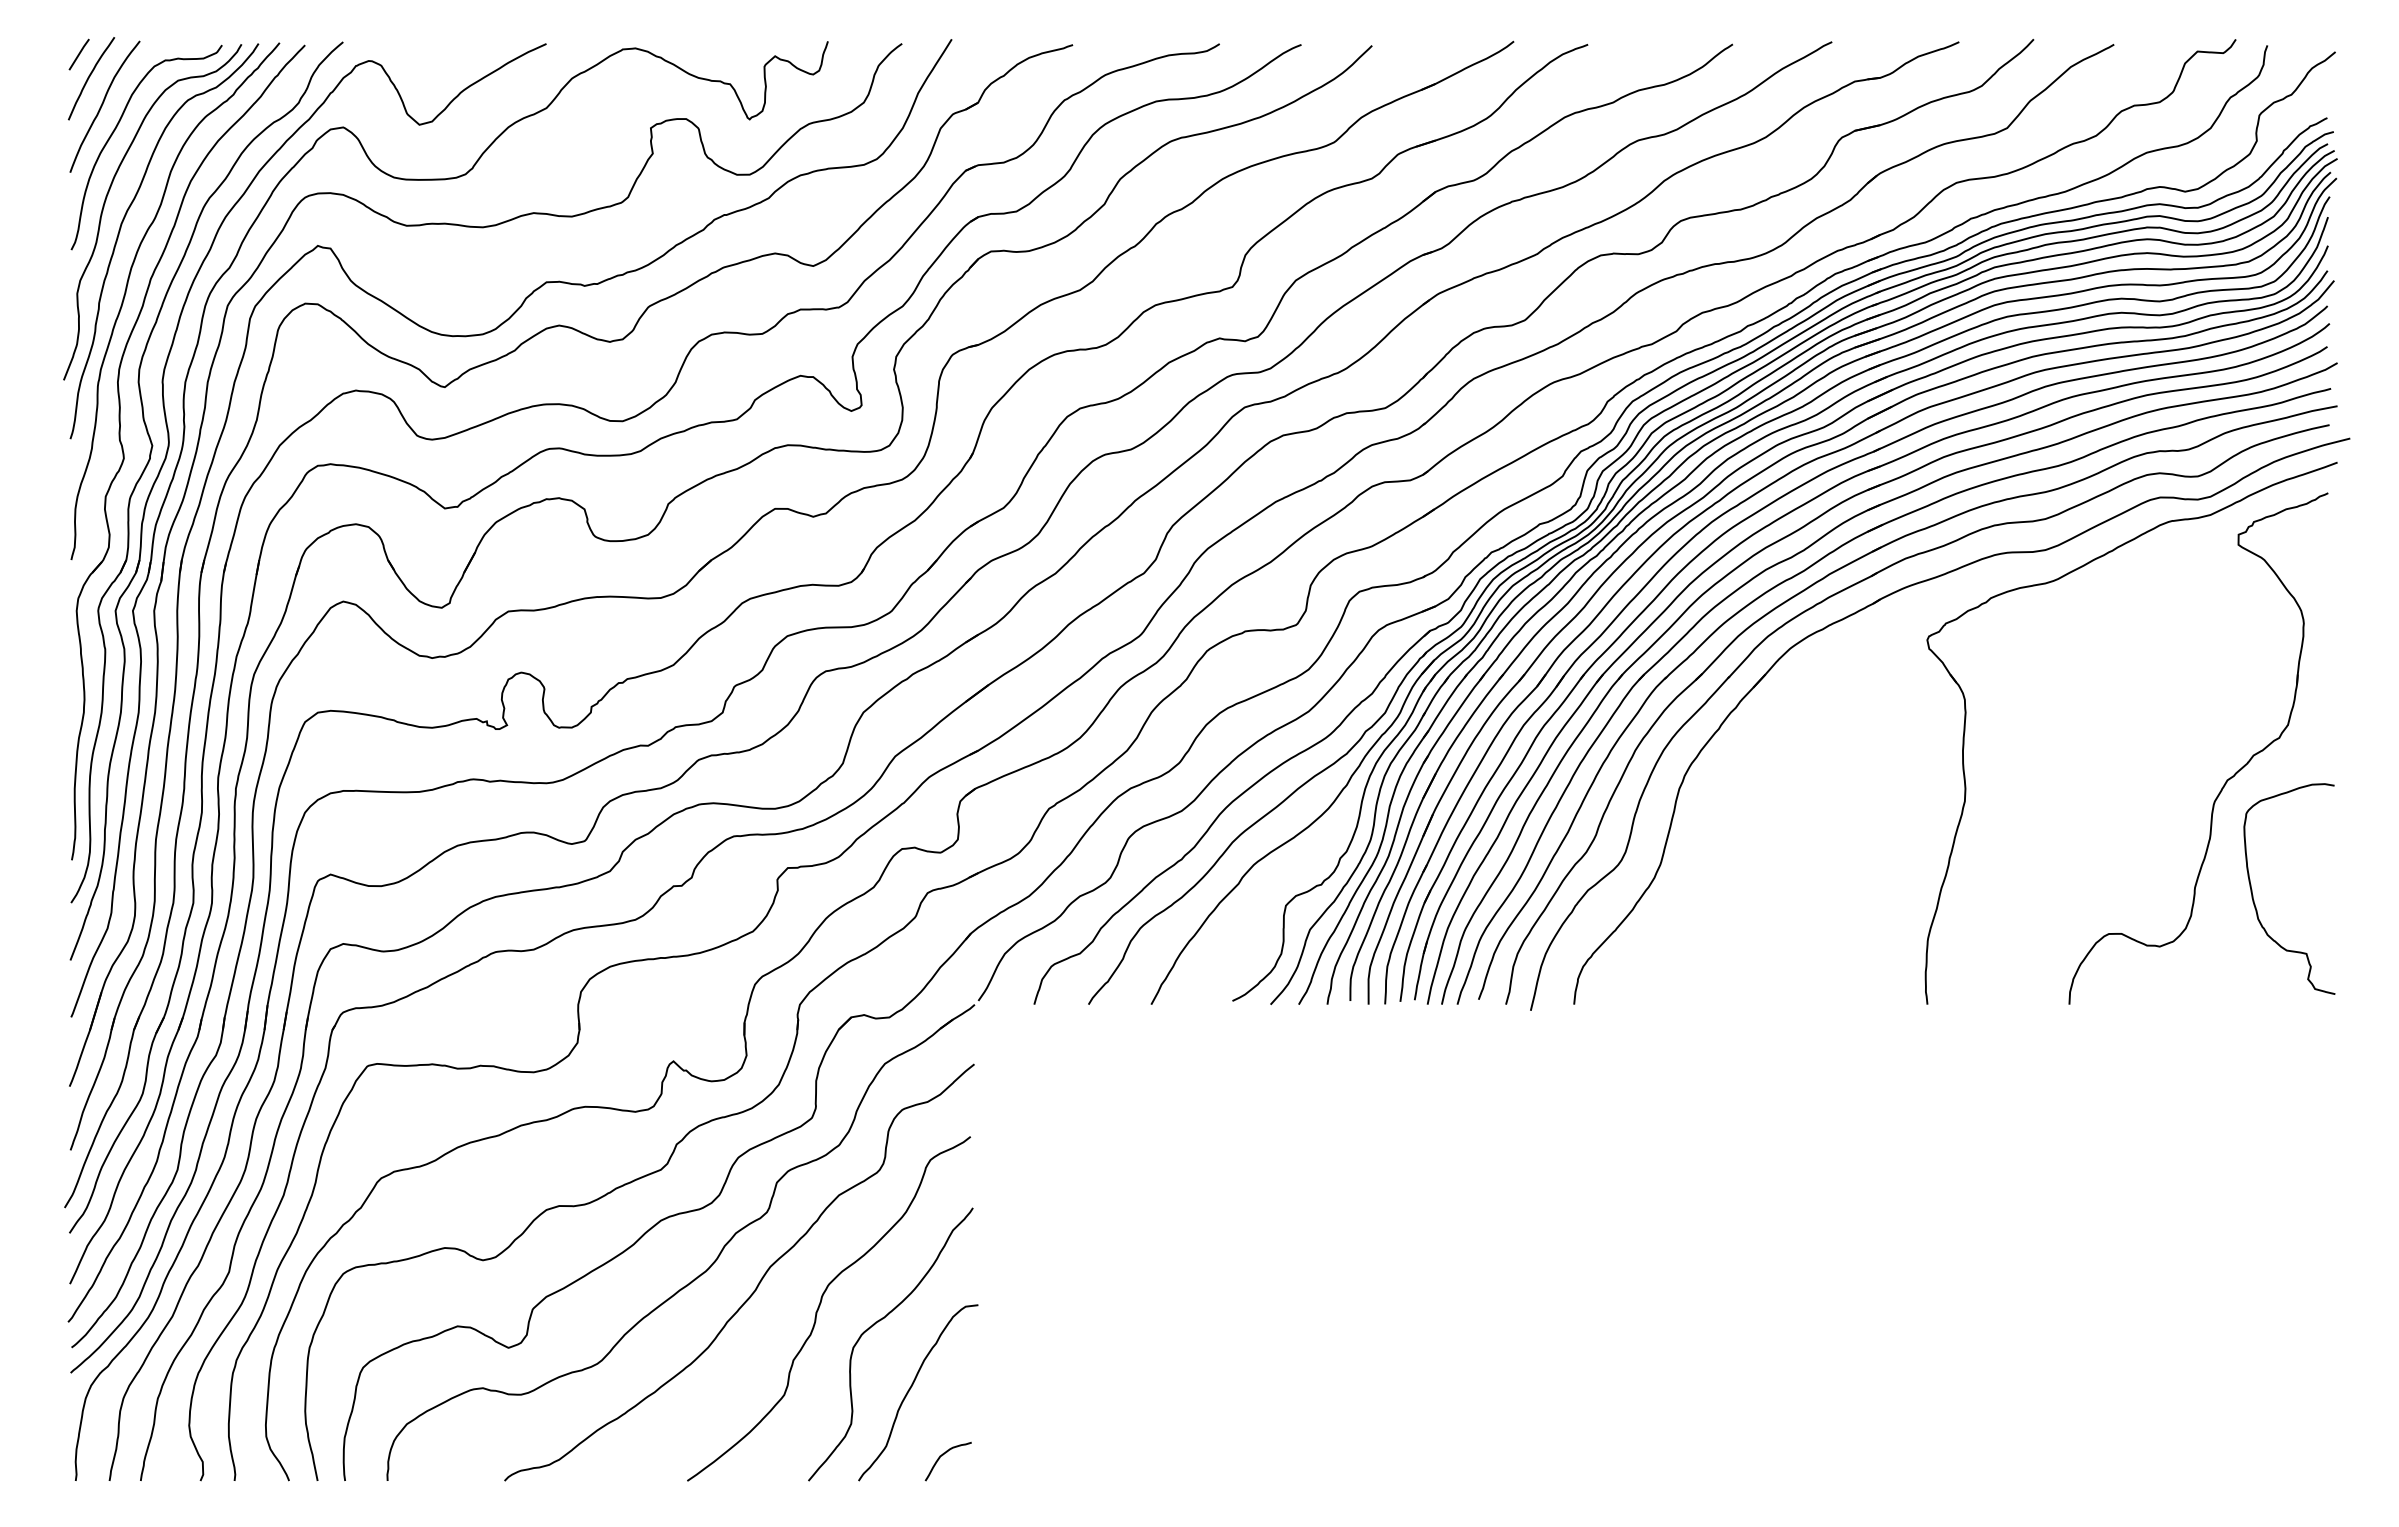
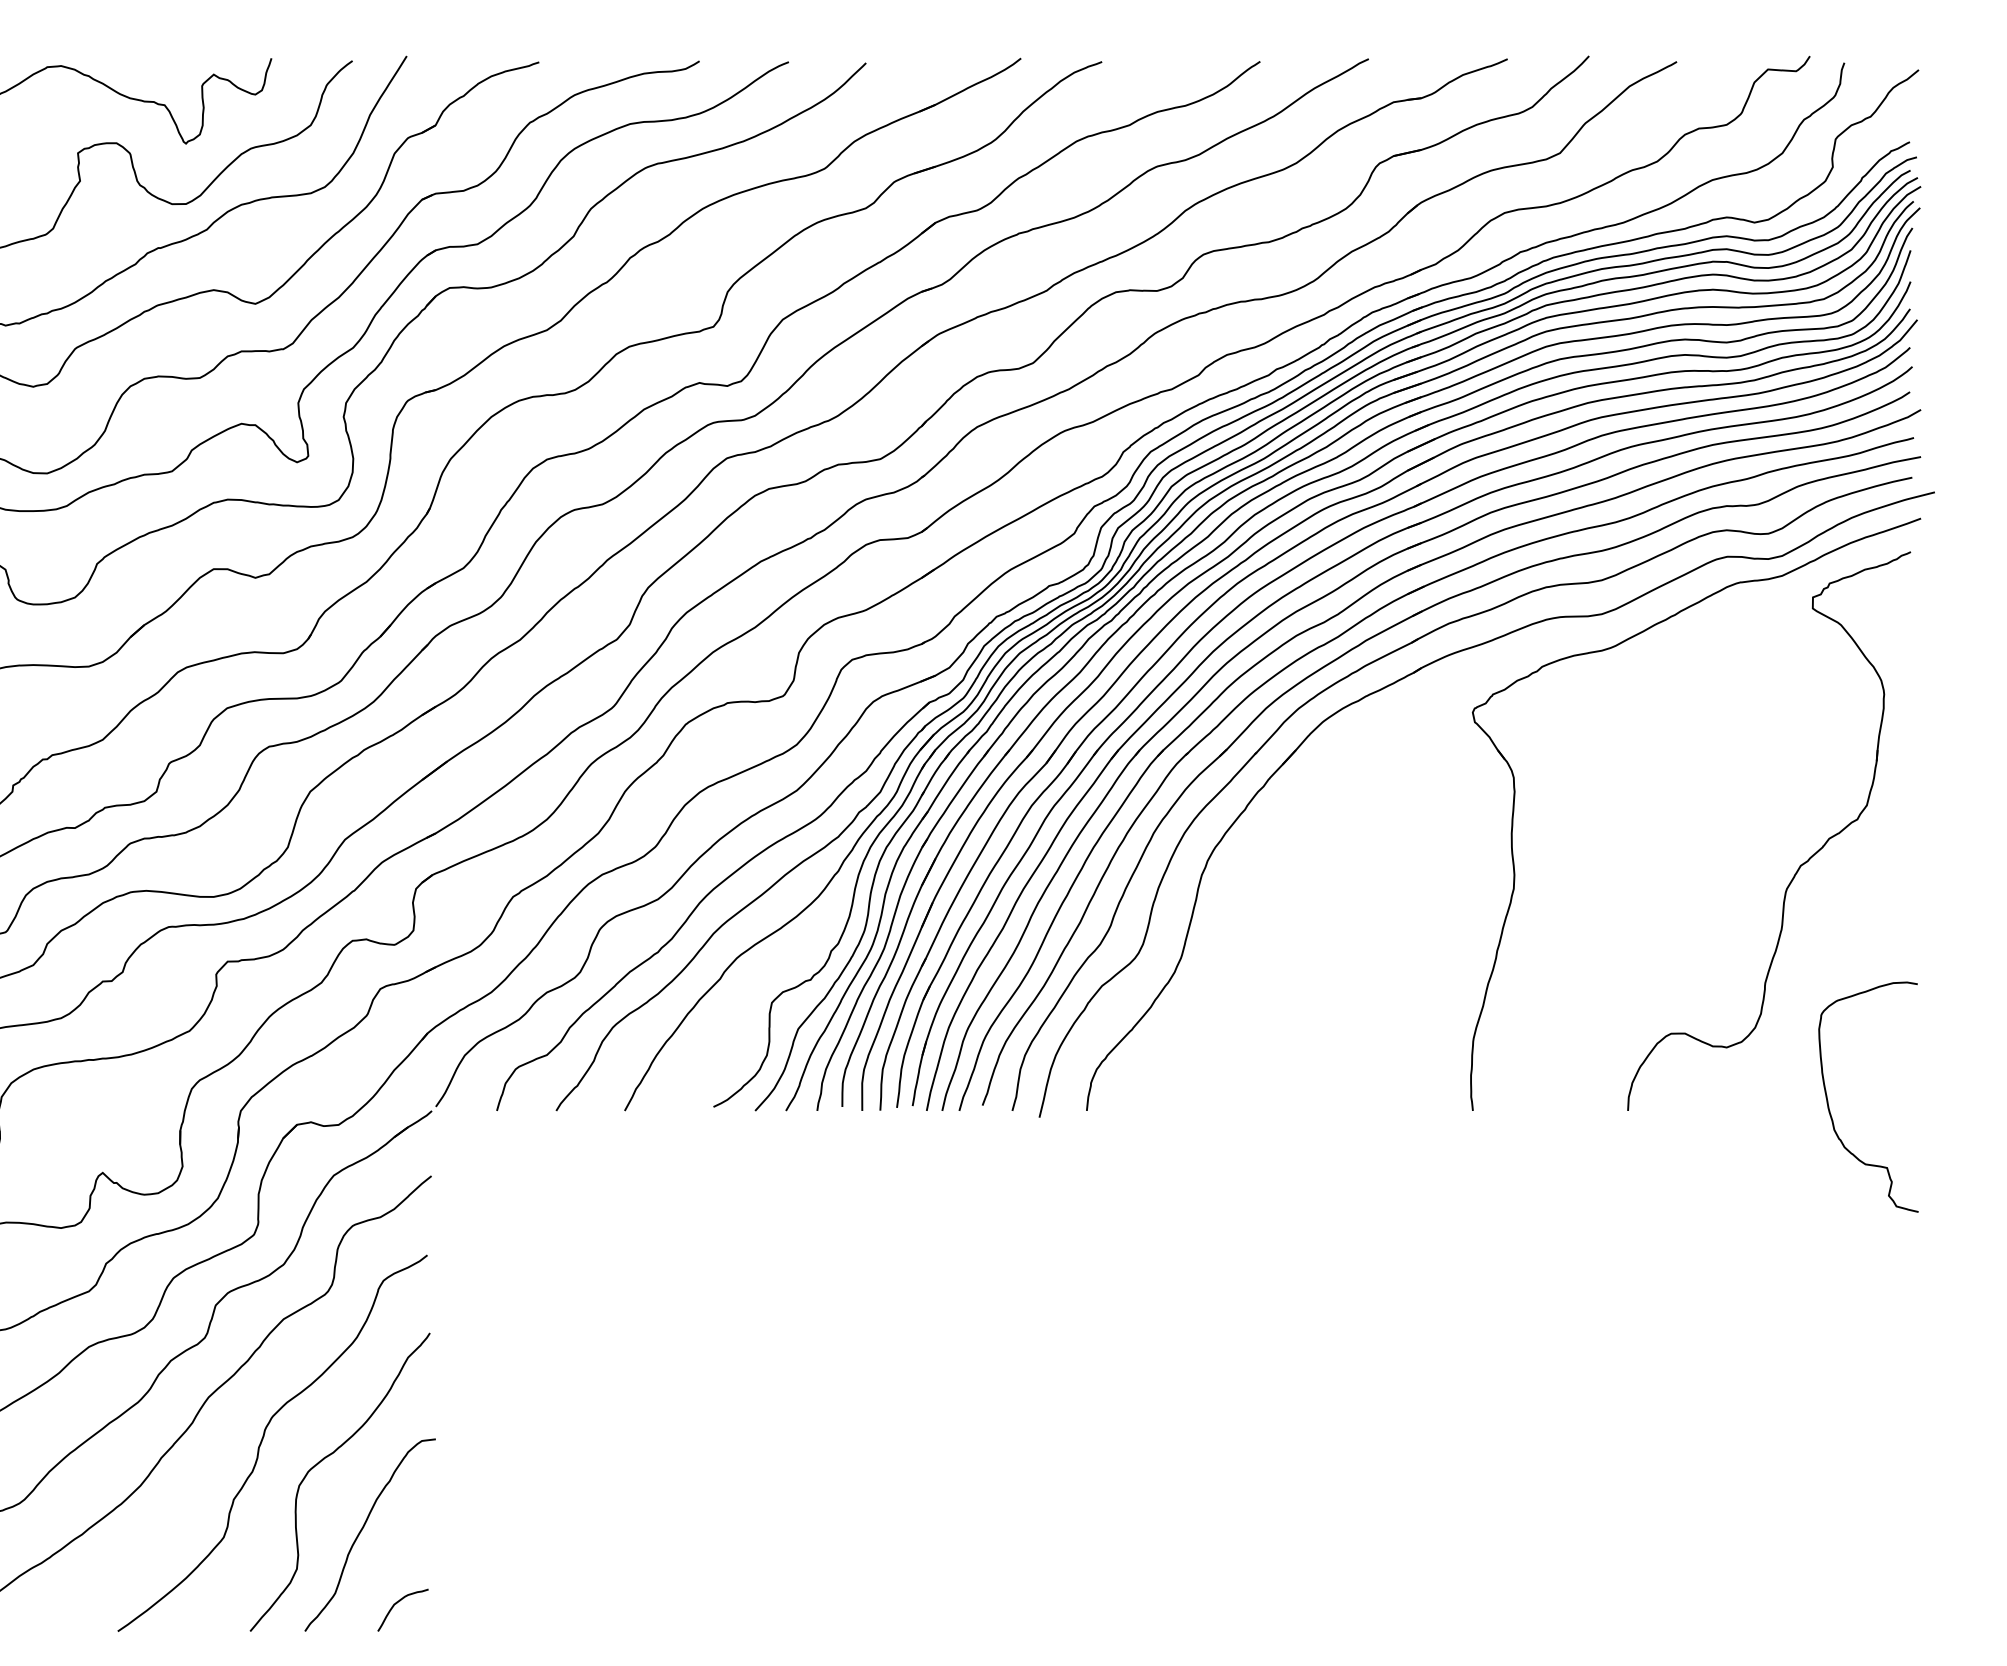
curve: (2253, 895) -> (1829, 1104), moved

